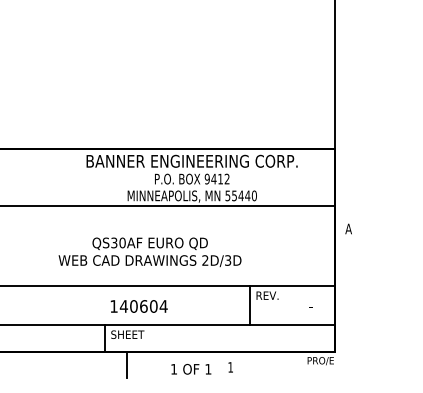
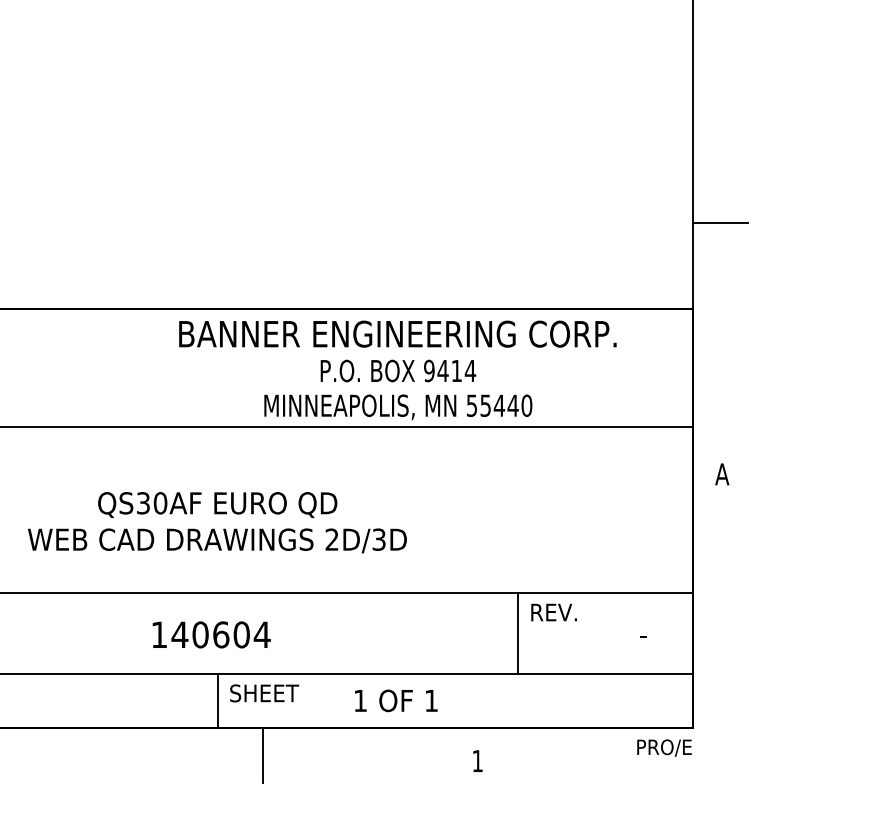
line: (347, 107) -> (719, 222), added
text: (226, 178) -> (469, 369), 9412 -> 9414
text: (149, 251) -> (216, 520), moved
text: (138, 306) -> (210, 634), moved
text: (191, 369) -> (396, 701), moved

